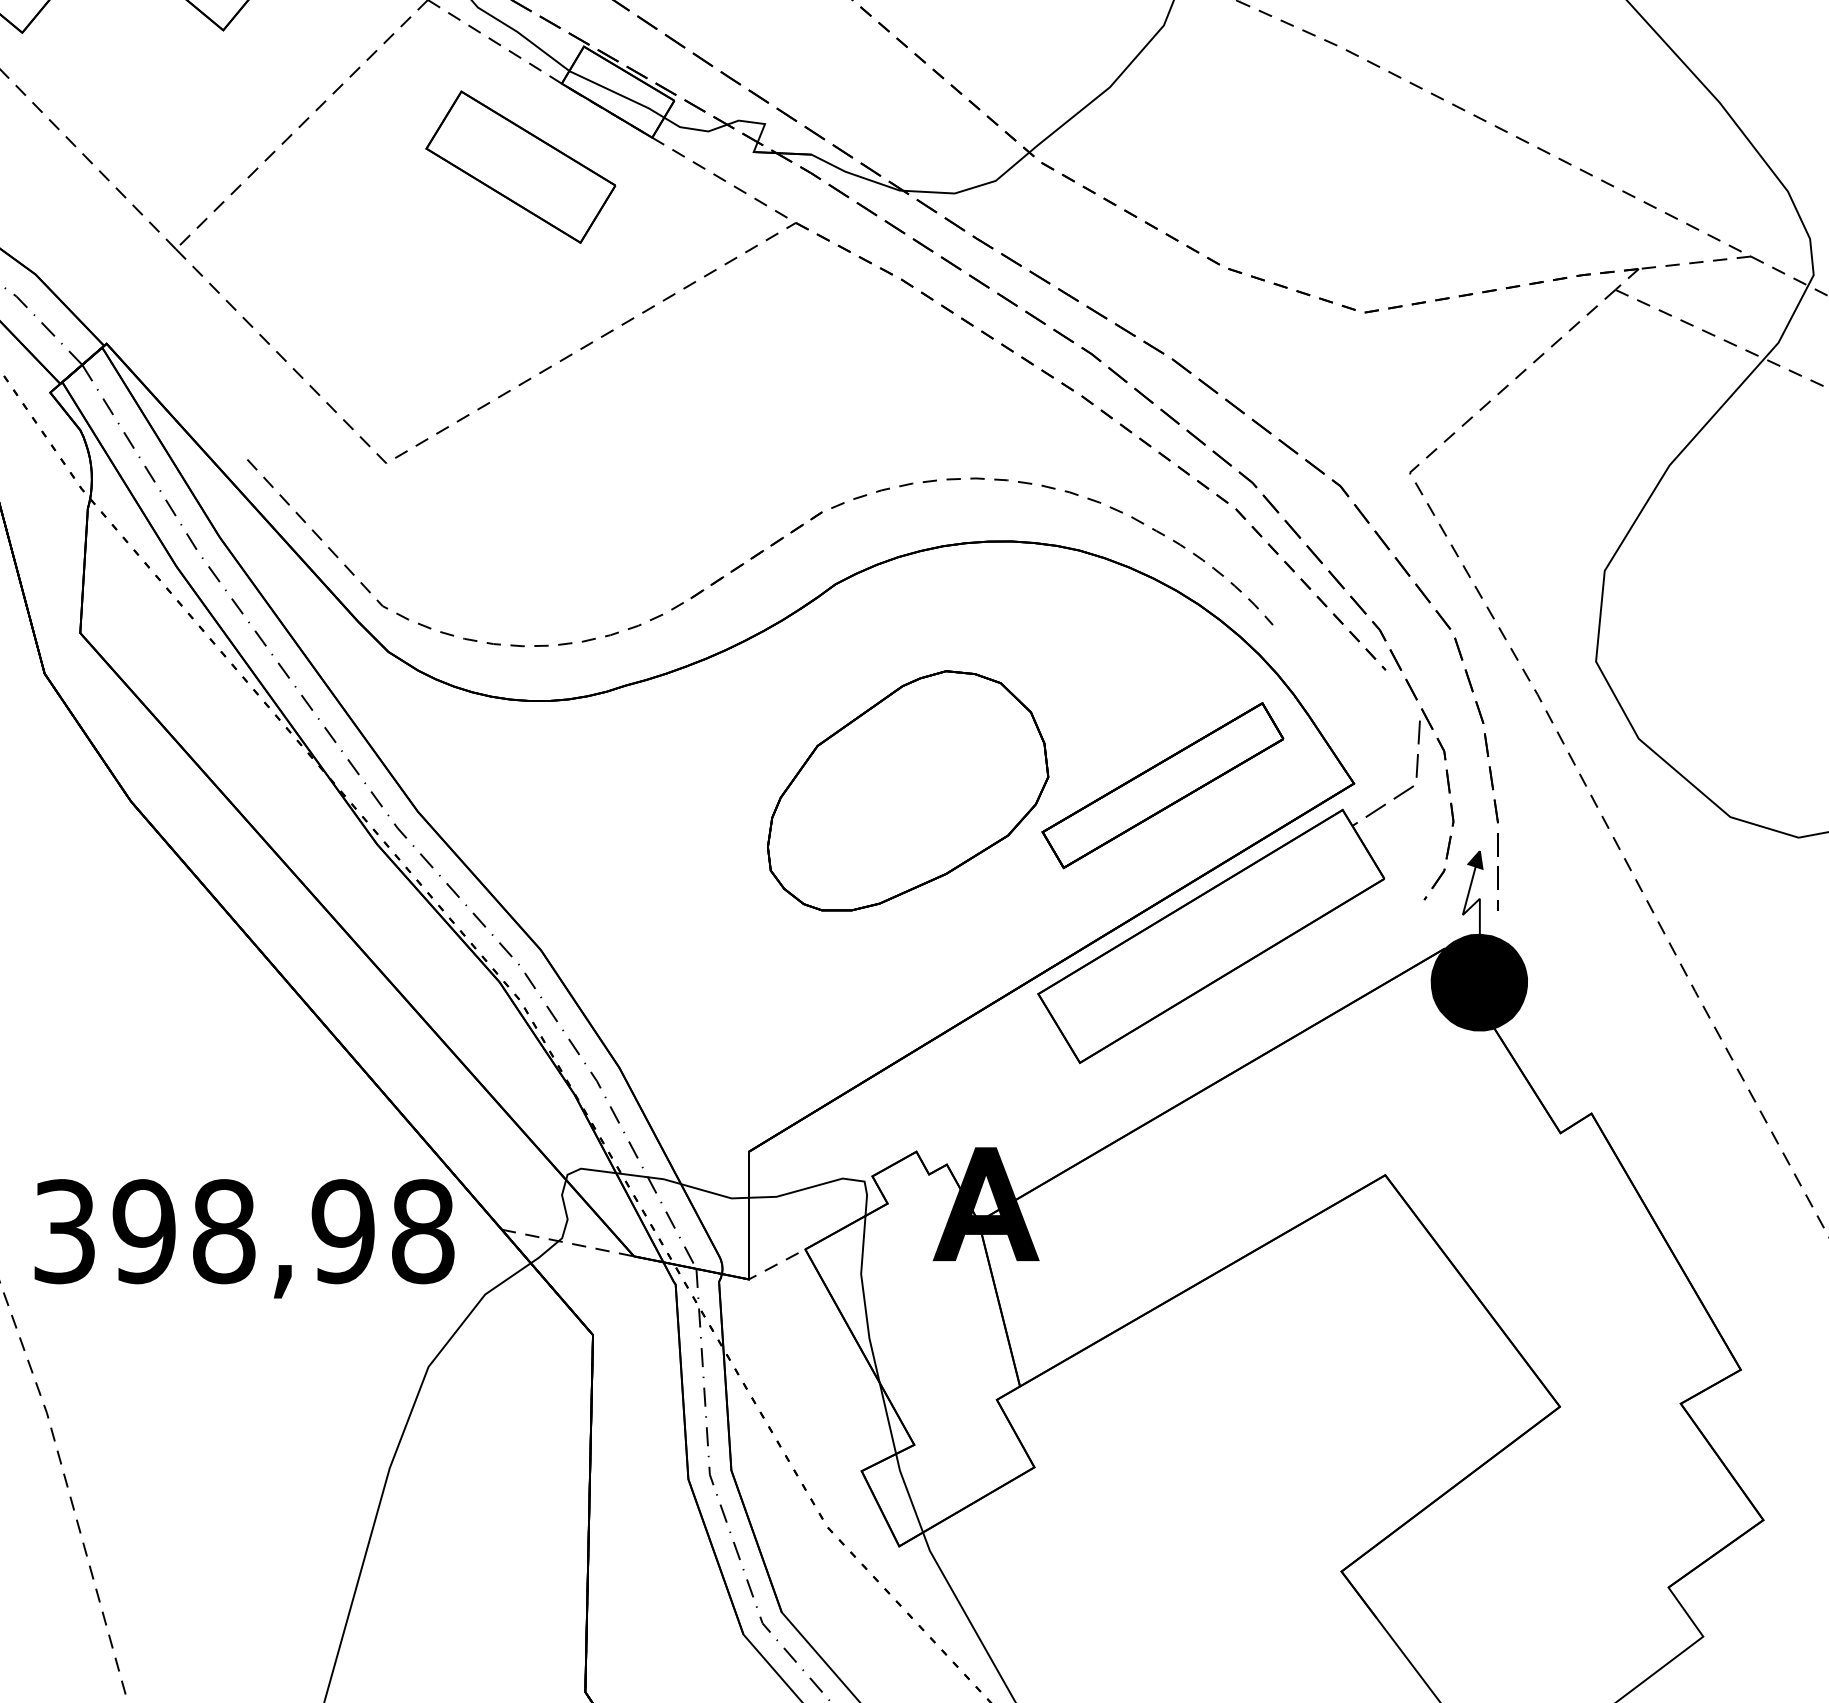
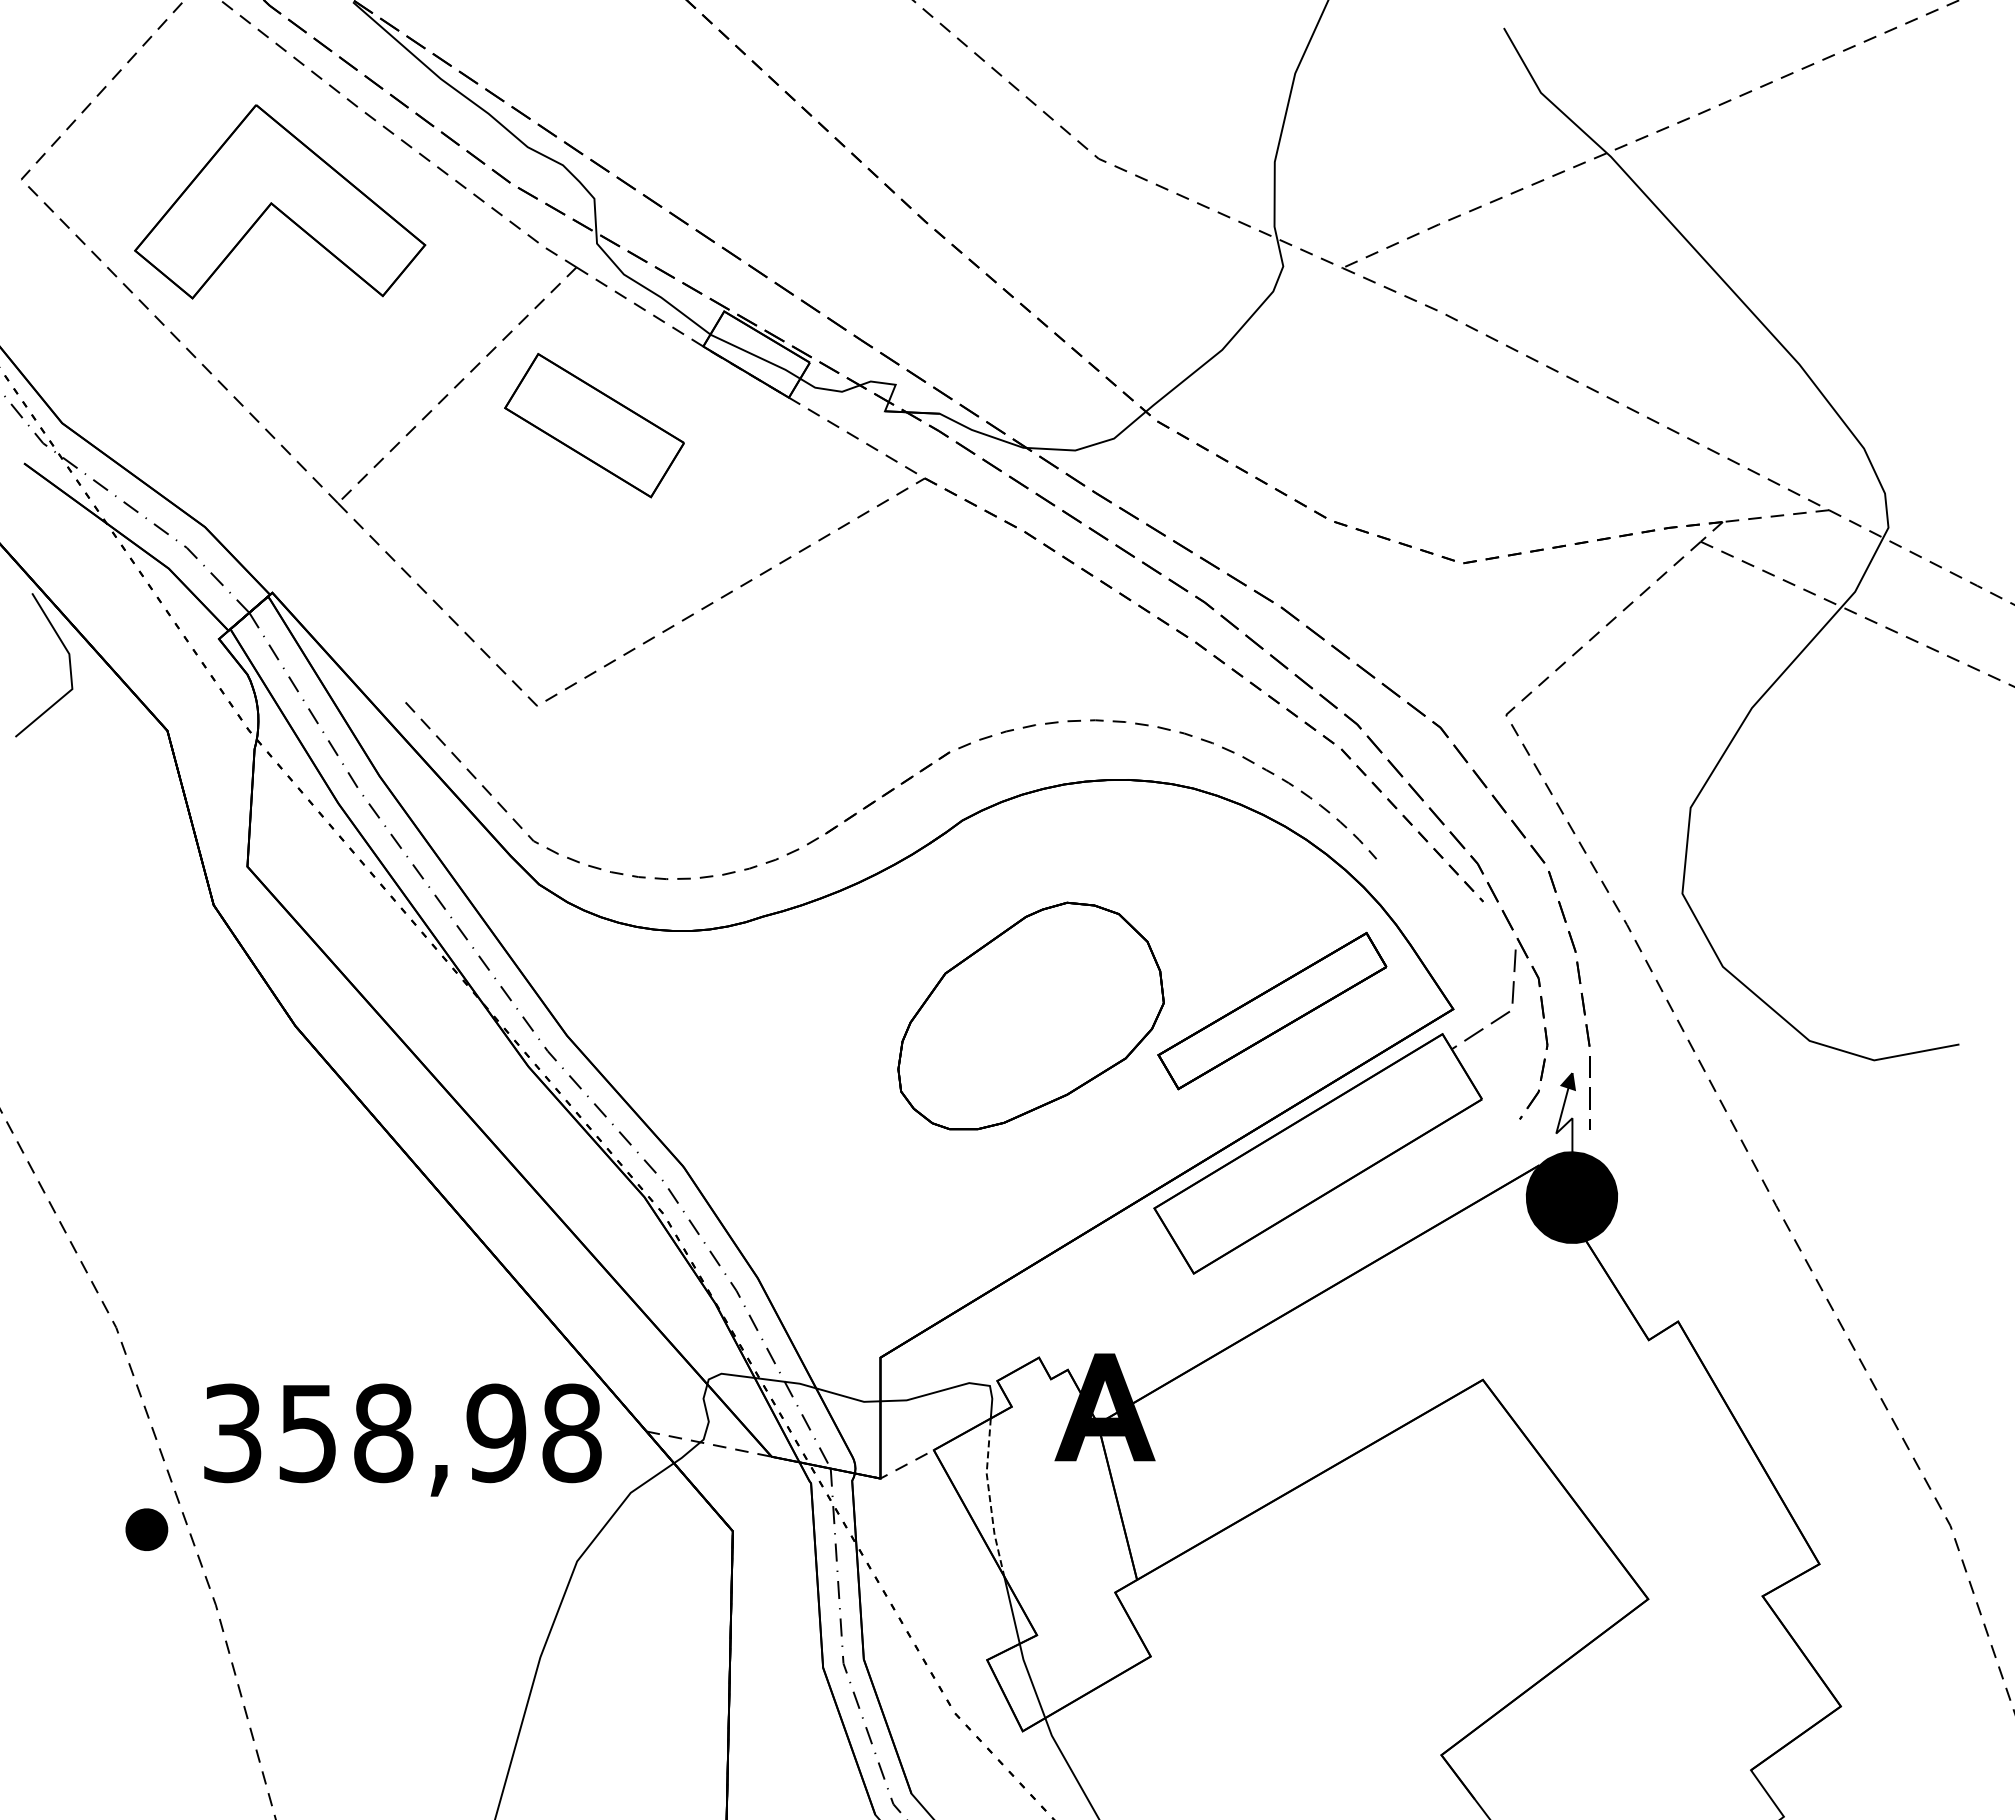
part: (520, 167) -> (594, 425), moved
text: (143, 1230) -> (307, 1432), 398,98 -> 358,98
line: (864, 1299) -> (989, 1497), solid -> dashed

